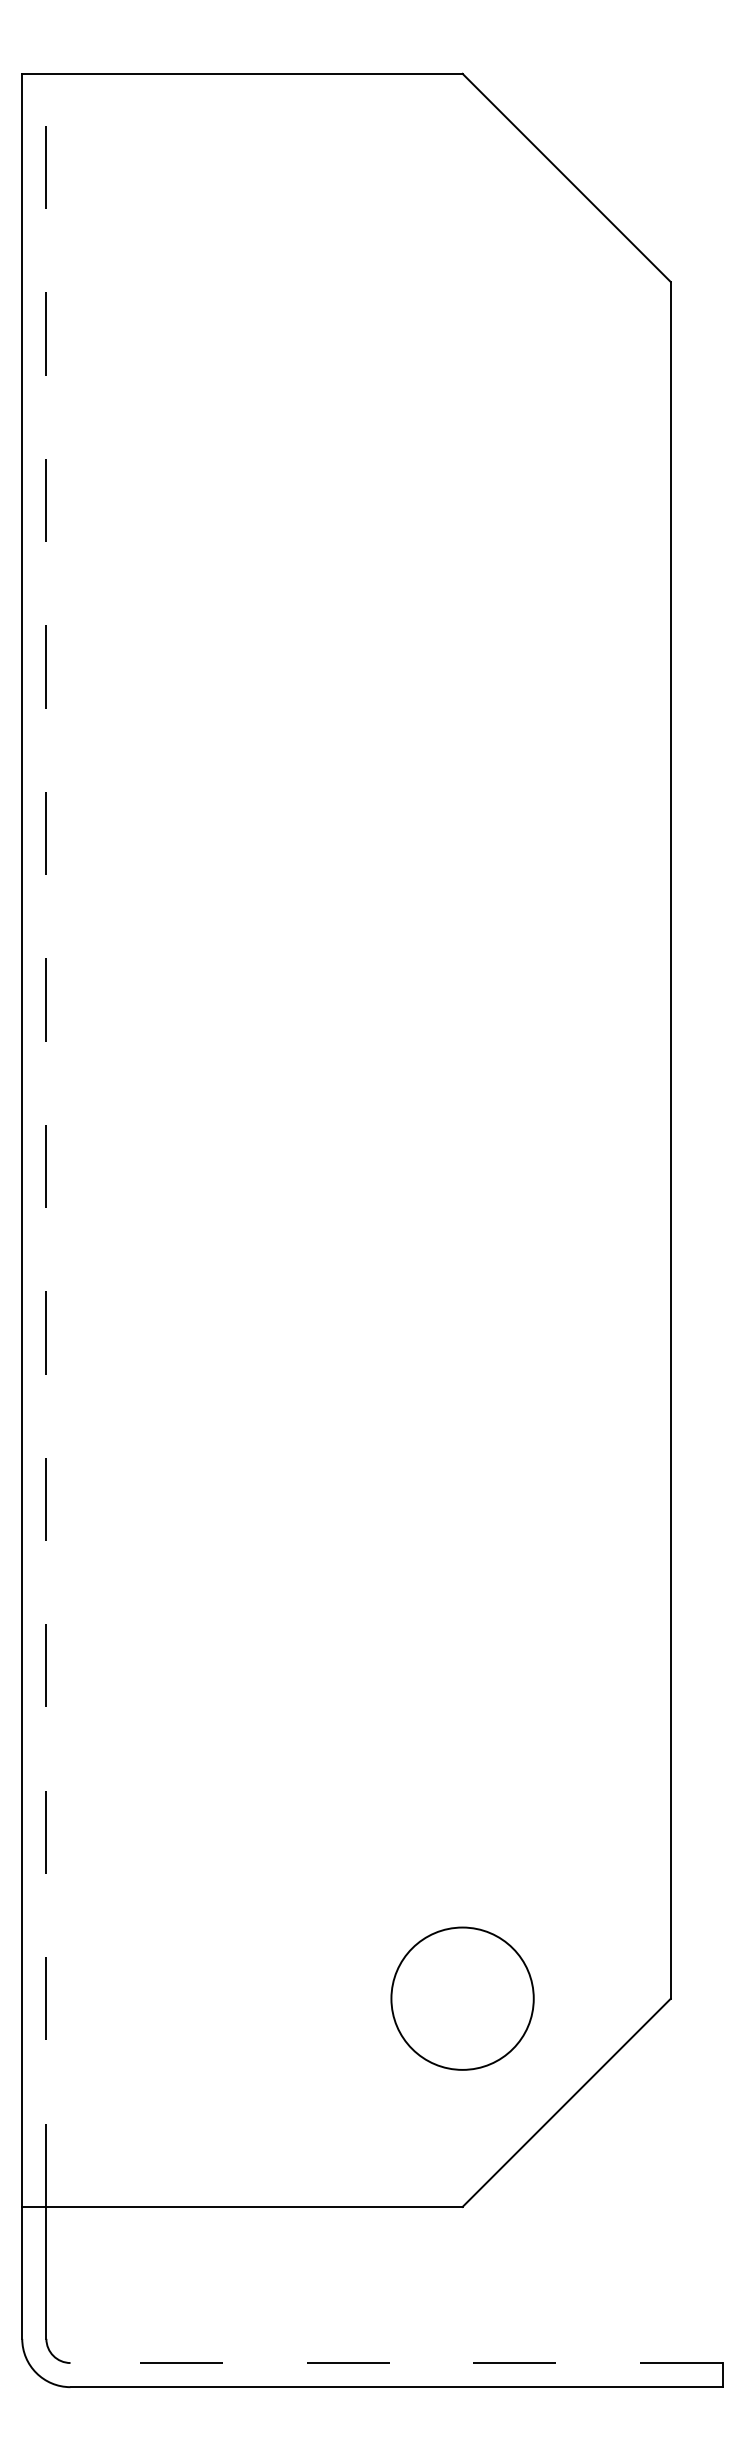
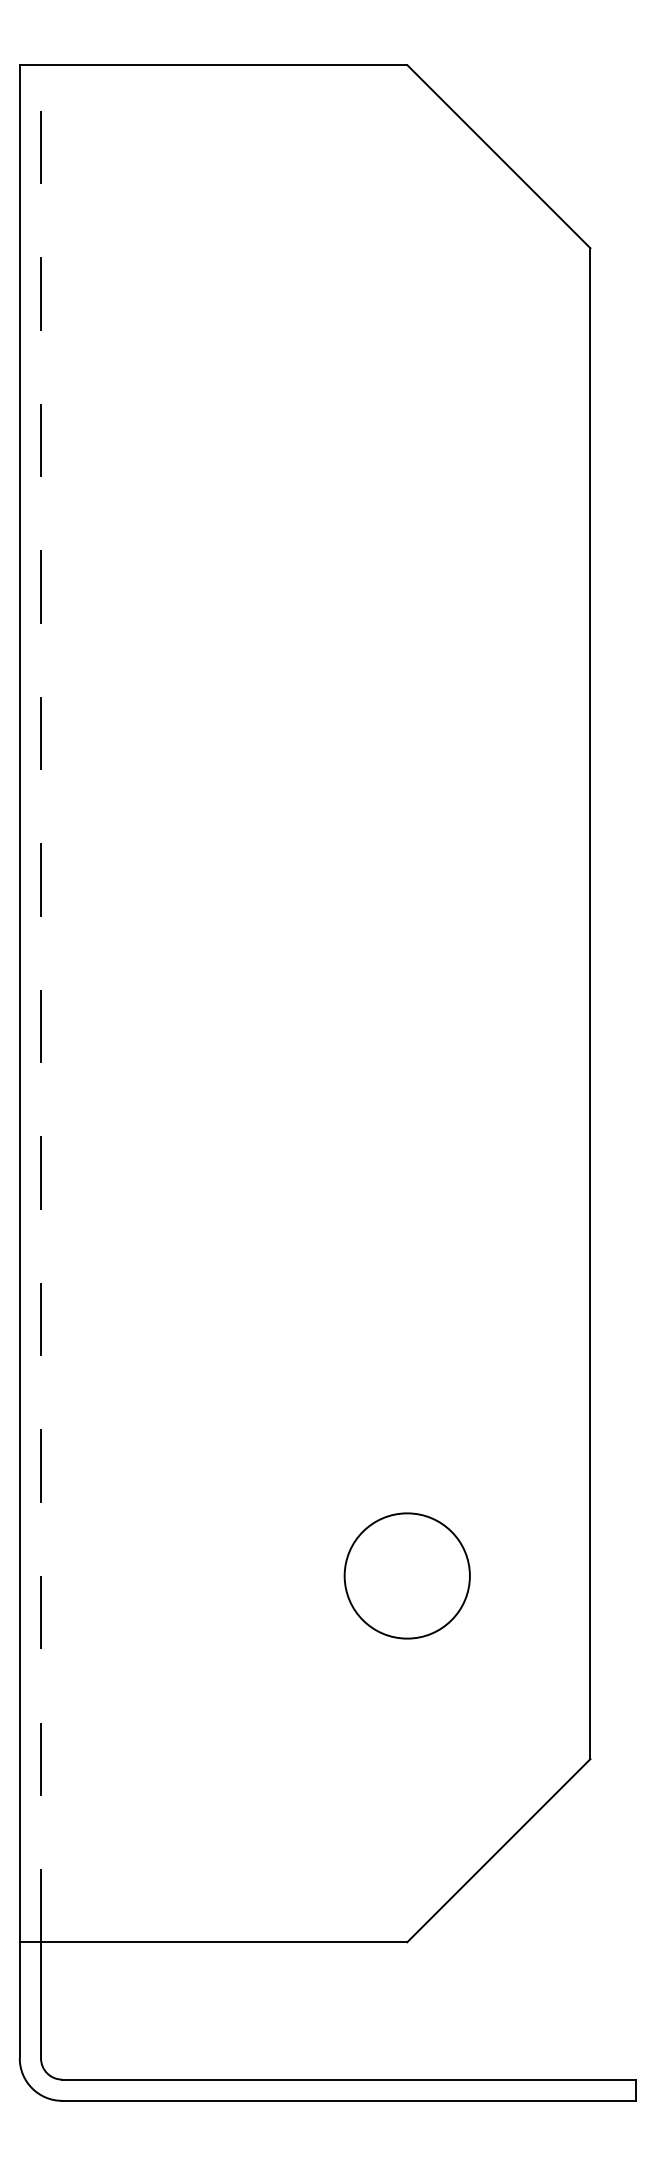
circle: (462, 1998) -> (407, 1575), moved
line: (396, 2363) -> (349, 2080), dashed -> solid

